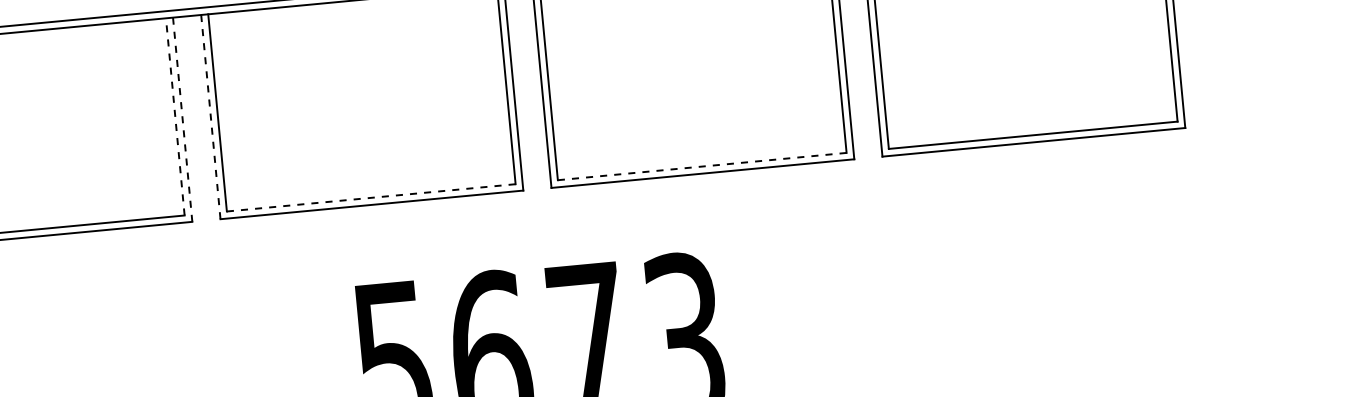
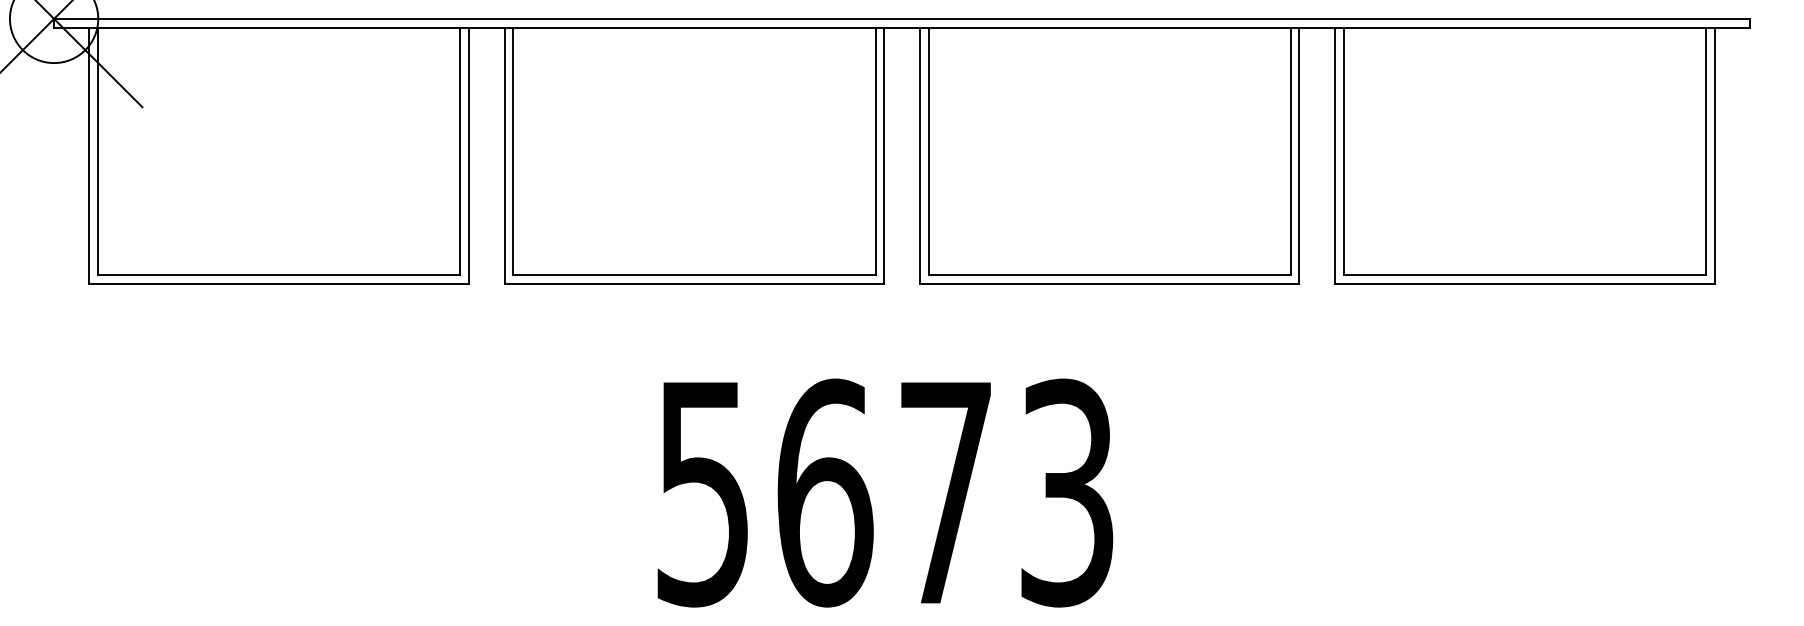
line: (210, 116) -> (504, 155), dashed -> solid
line: (175, 117) -> (460, 151), dashed -> solid
line: (182, 119) -> (469, 155), dashed -> solid
line: (702, 166) -> (1109, 274), dashed -> solid
line: (370, 197) -> (693, 274), dashed -> solid

